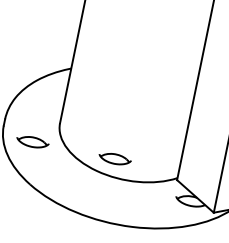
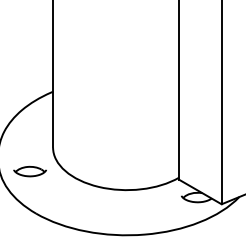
part: (114, 158) -> (113, 171), removed

